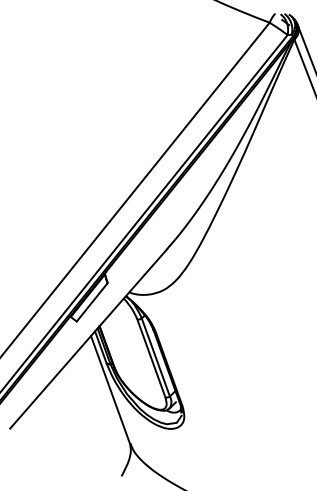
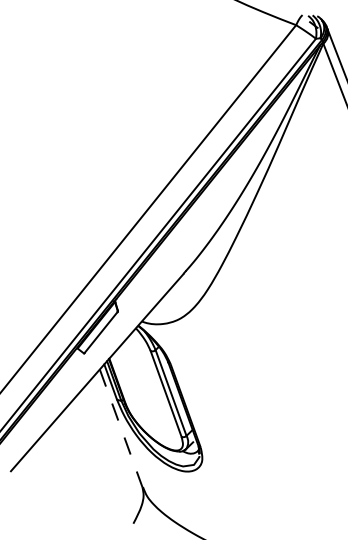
line: (110, 389) -> (121, 428), solid -> dashed

